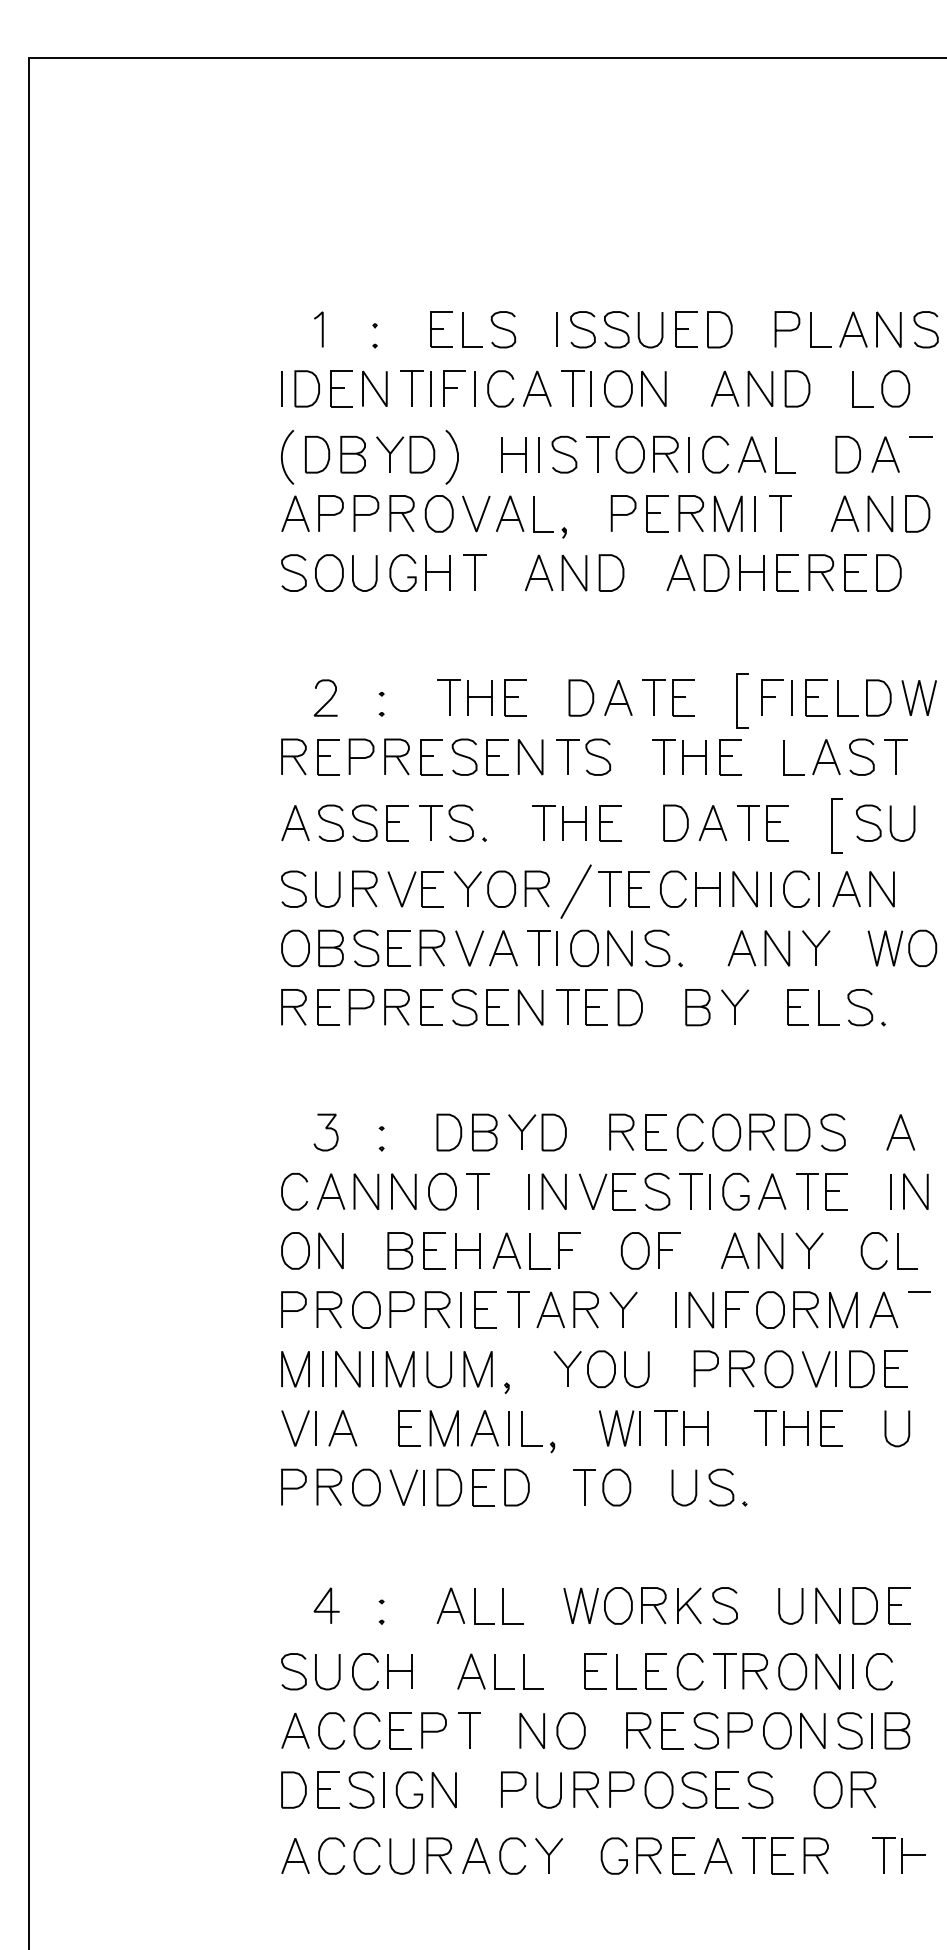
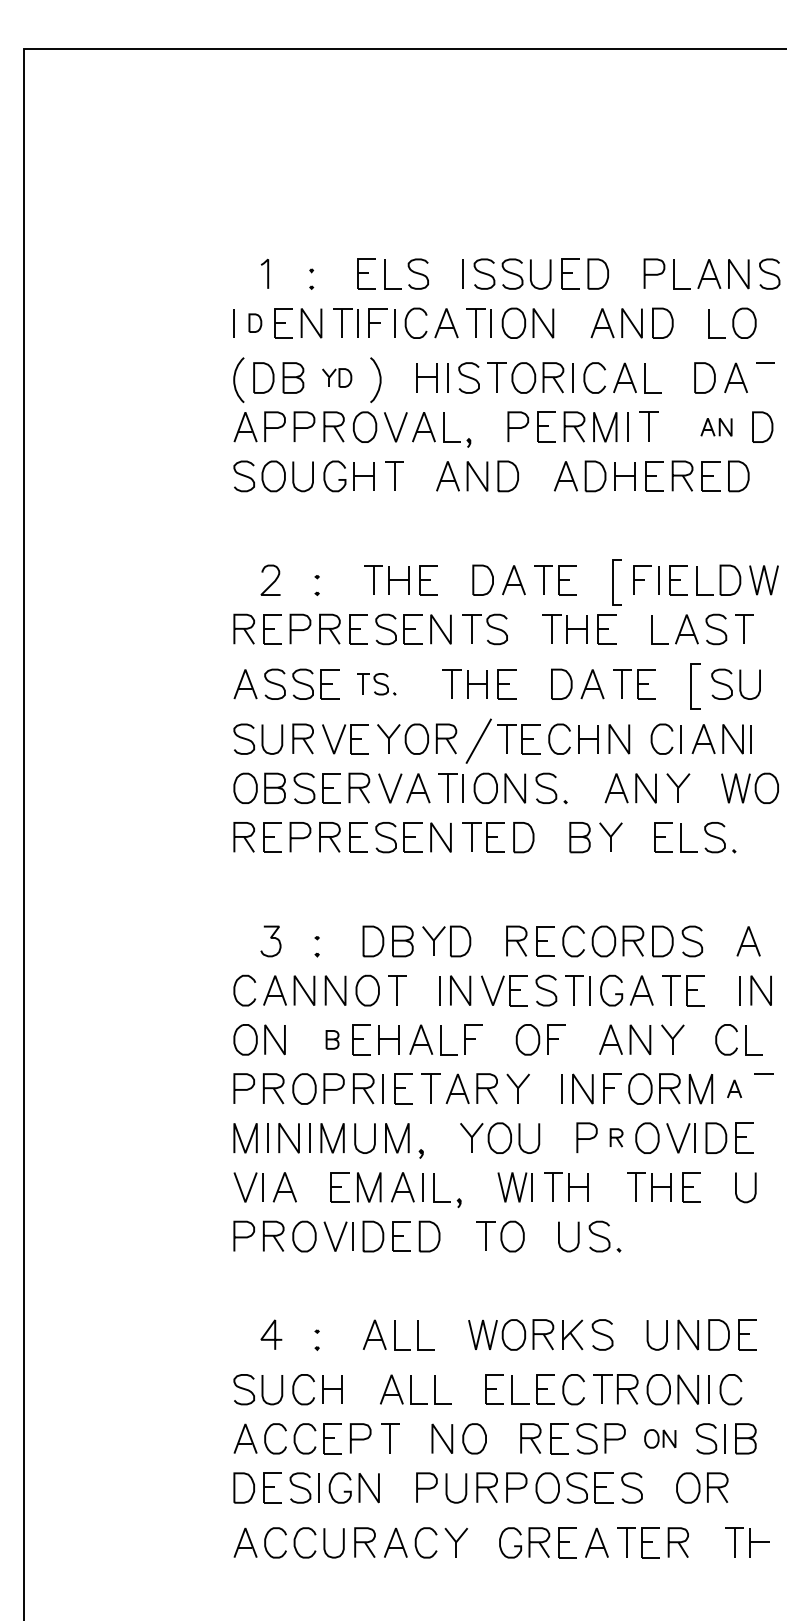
part: (307, 387) -> (255, 322), size x0.6
part: (404, 454) -> (336, 377), size x0.6
part: (862, 514) -> (716, 427), size x0.6
part: (453, 822) -> (376, 683), size x0.7
line: (770, 889) -> (750, 739), moved
part: (400, 1250) -> (332, 1039), size x0.6
part: (883, 1309) -> (734, 1088), size x0.6
part: (741, 1368) -> (616, 1137), size x0.6
part: (794, 1730) -> (660, 1438), size x0.6

